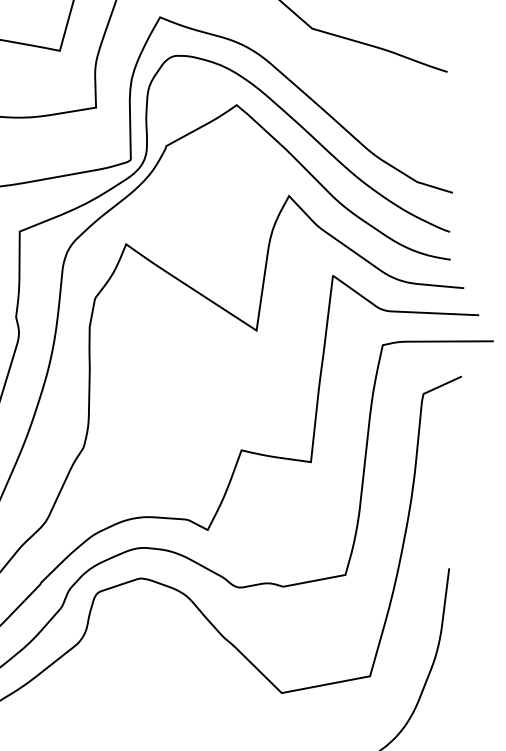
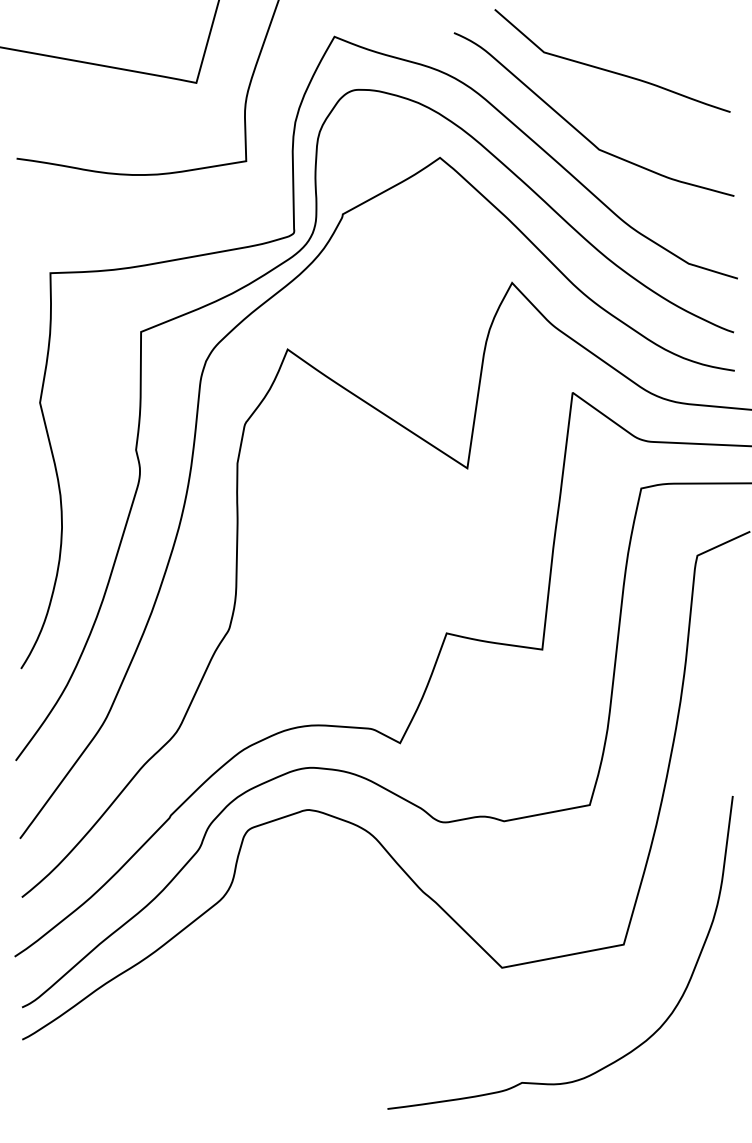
curve: (338, 86) -> (580, 131), added

